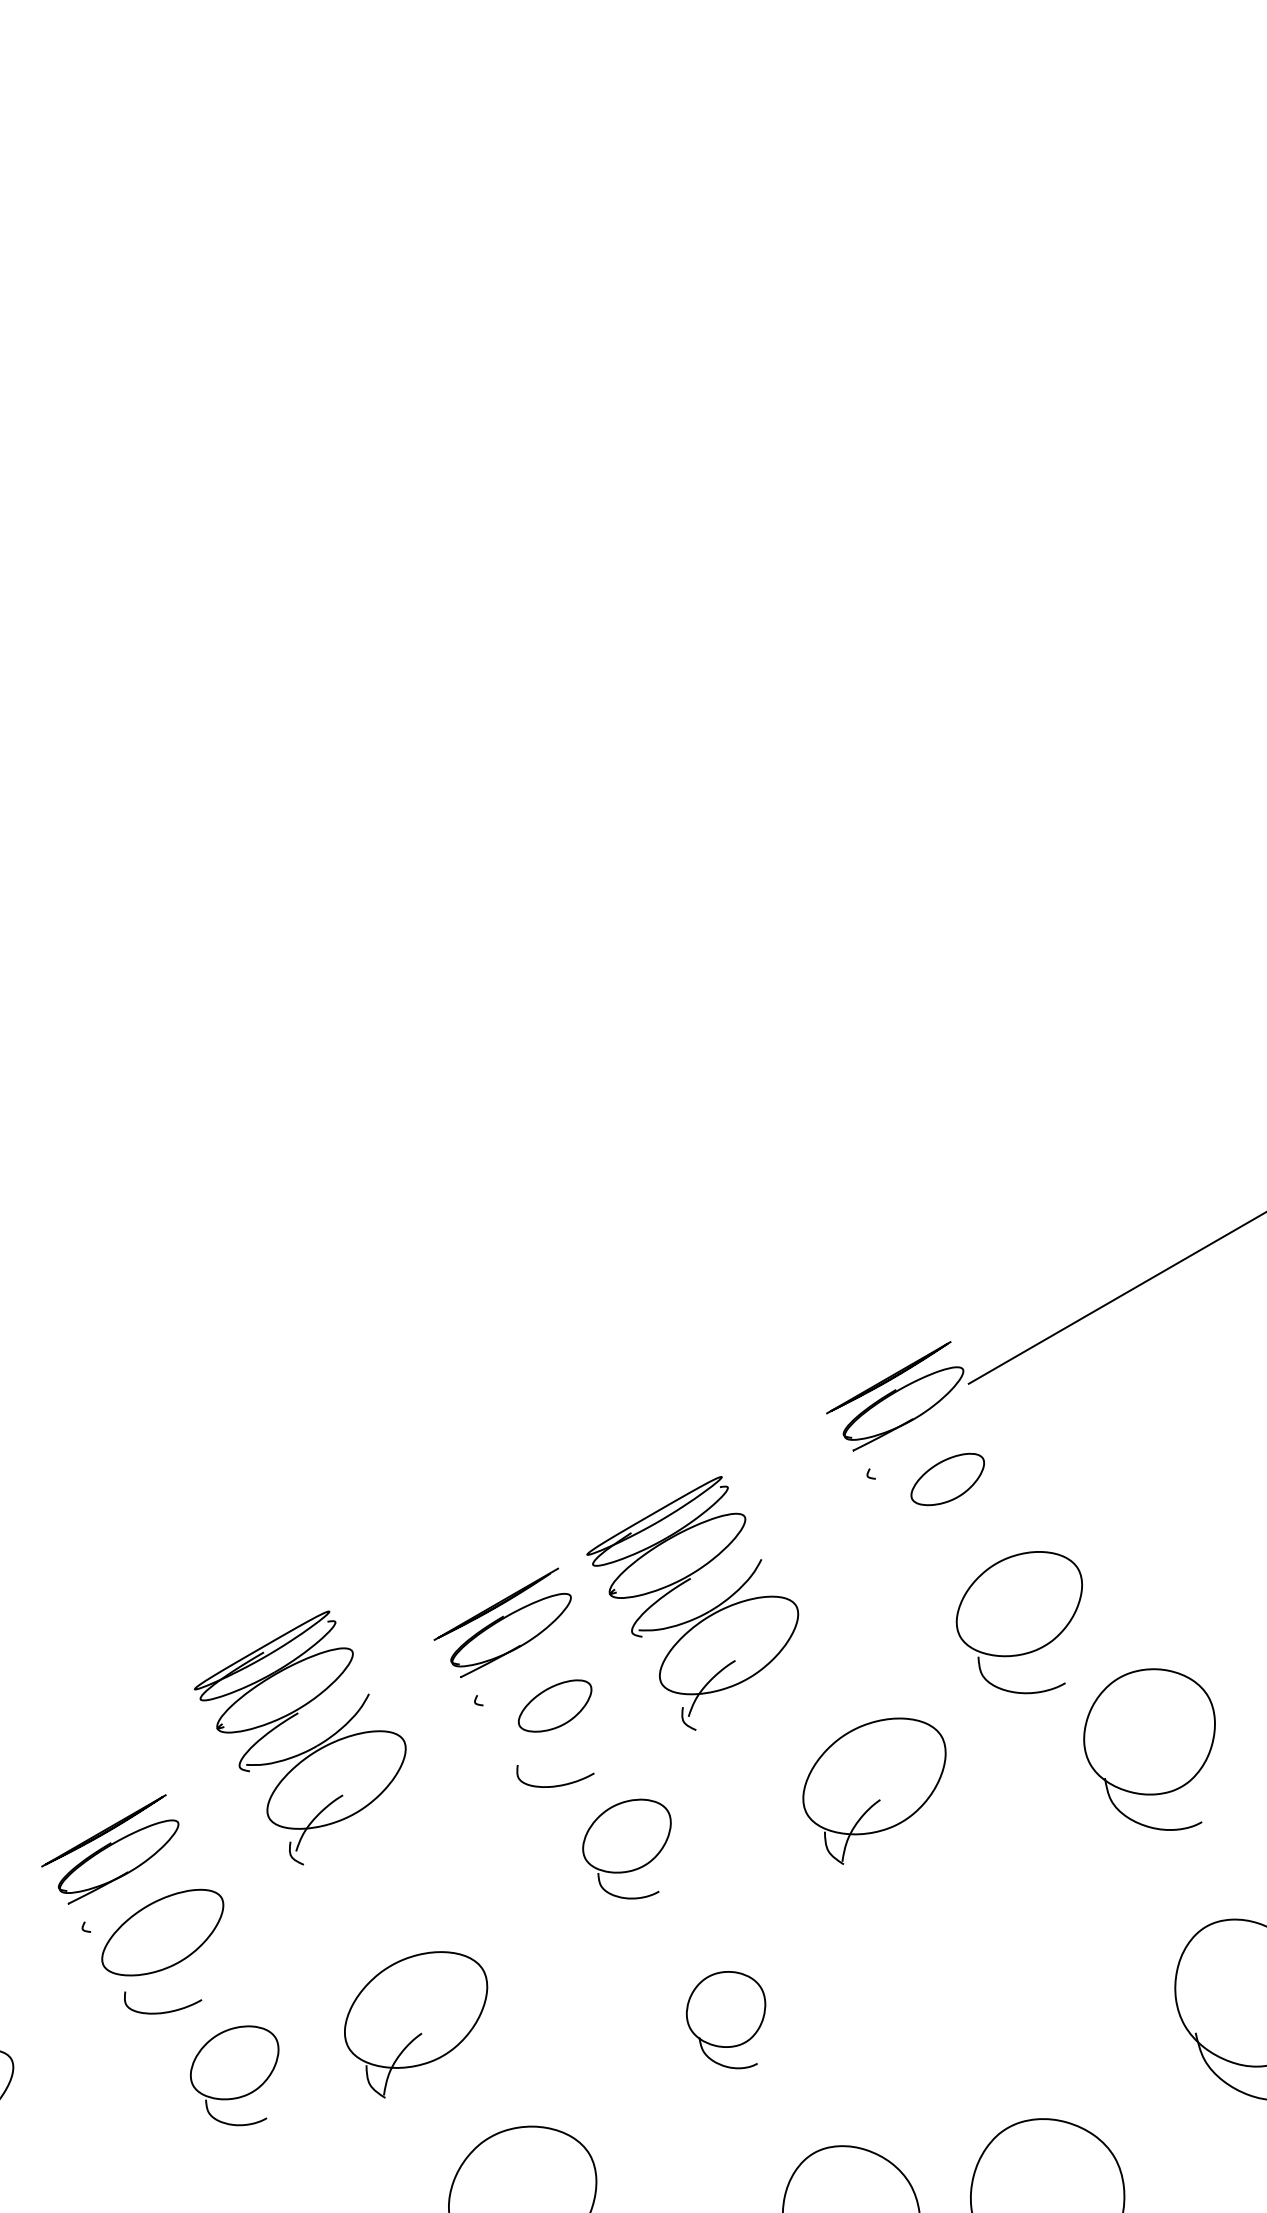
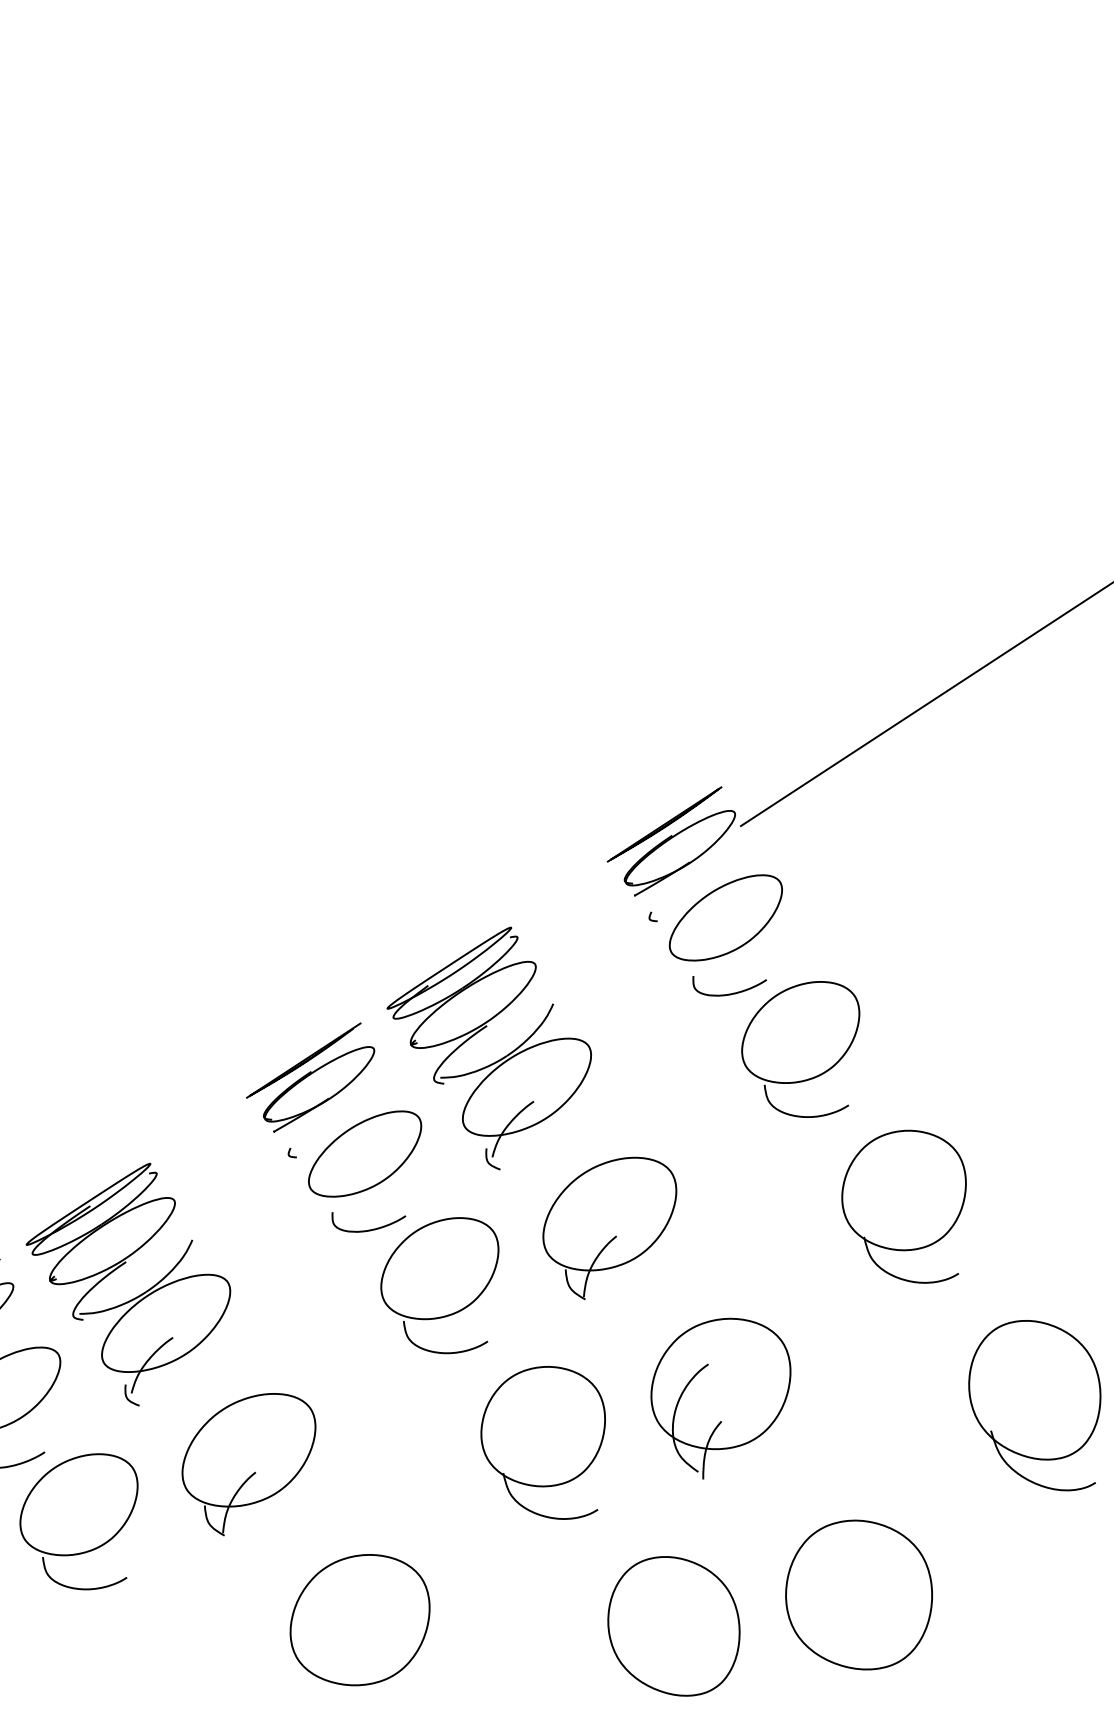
part: (947, 1479) -> (725, 918), size x1.67
curve: (948, 1558) -> (730, 993), added
part: (554, 1705) -> (364, 1153), size x1.67
part: (1149, 1749) -> (904, 1207), moved
part: (306, 1750) -> (135, 1297), moved
part: (874, 1790) -> (610, 1227), moved
part: (626, 1848) -> (440, 1285), size x1.43
part: (914, 1983) -> (721, 1398), added
part: (725, 2019) -> (543, 1442), size x1.67
part: (234, 2075) -> (79, 1522), size x1.43

